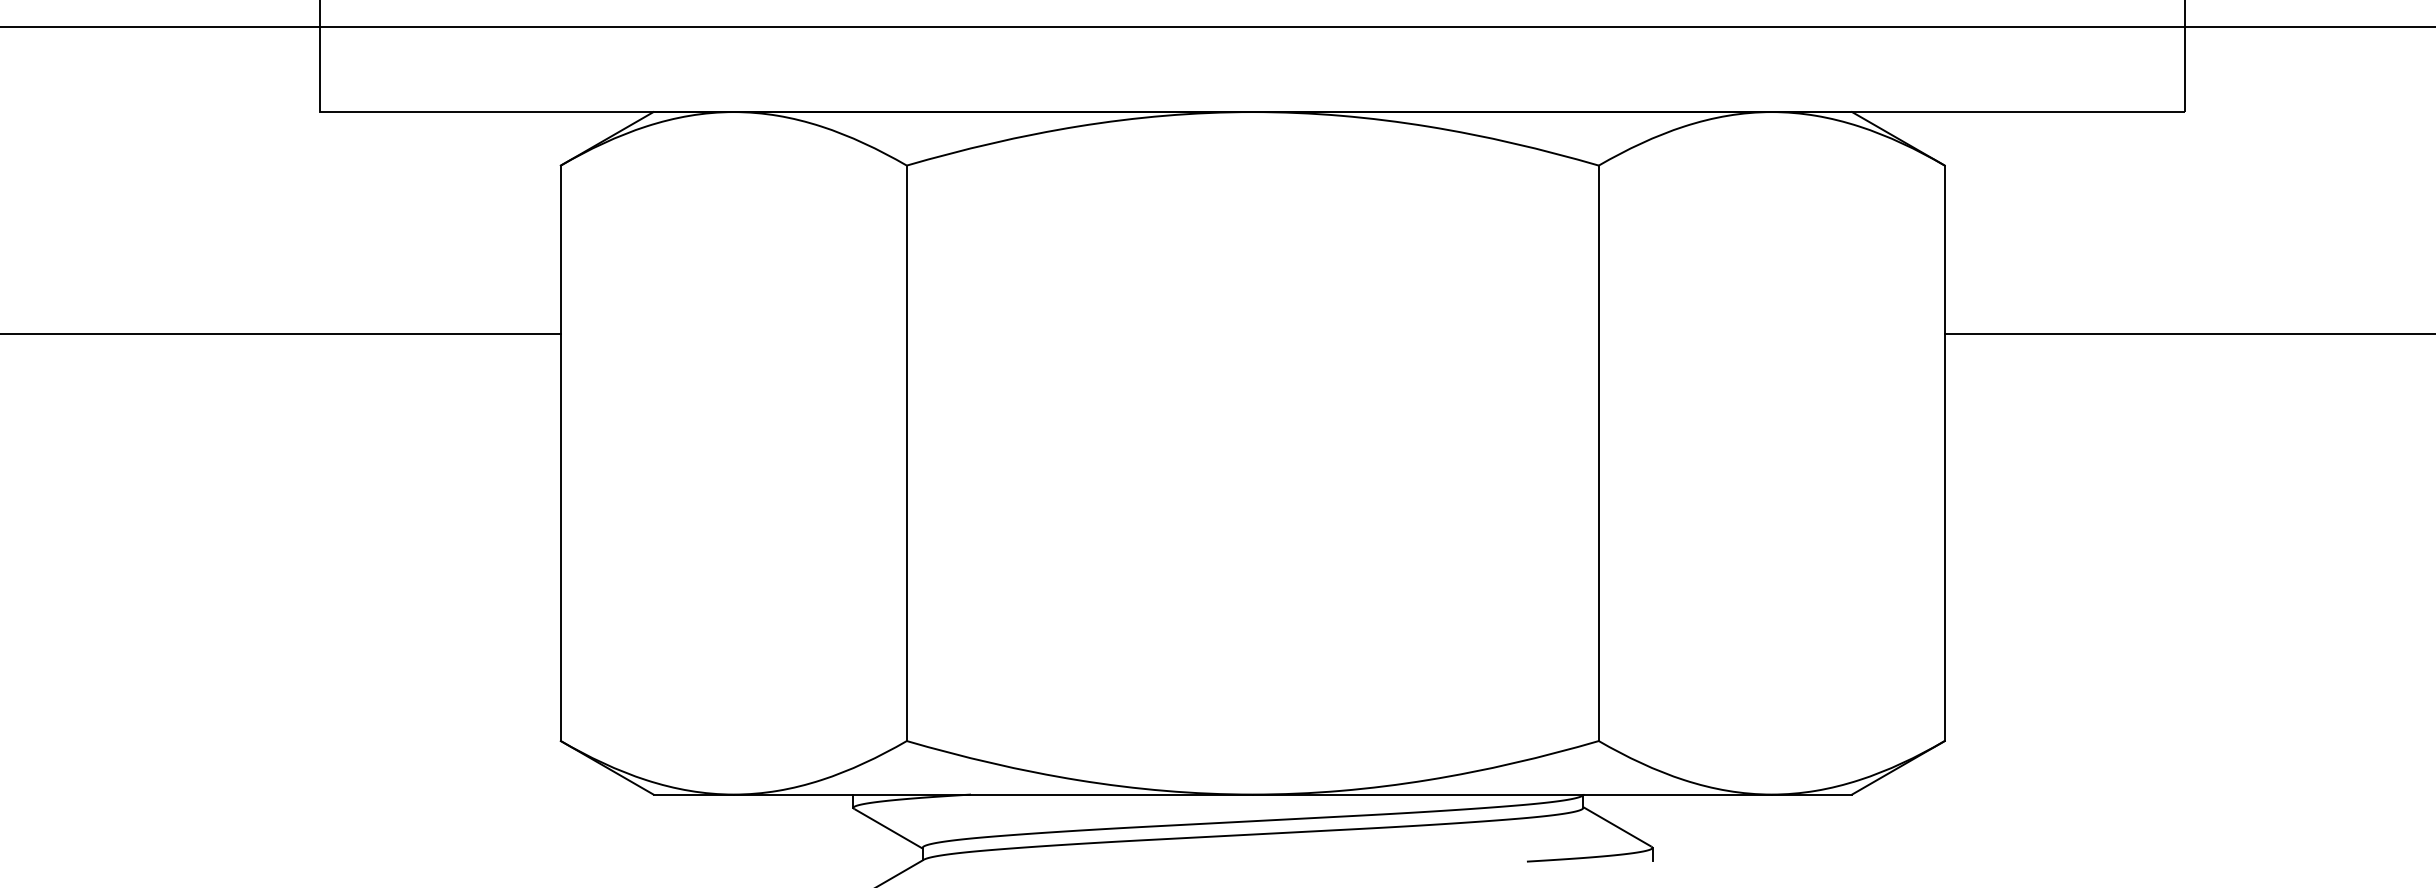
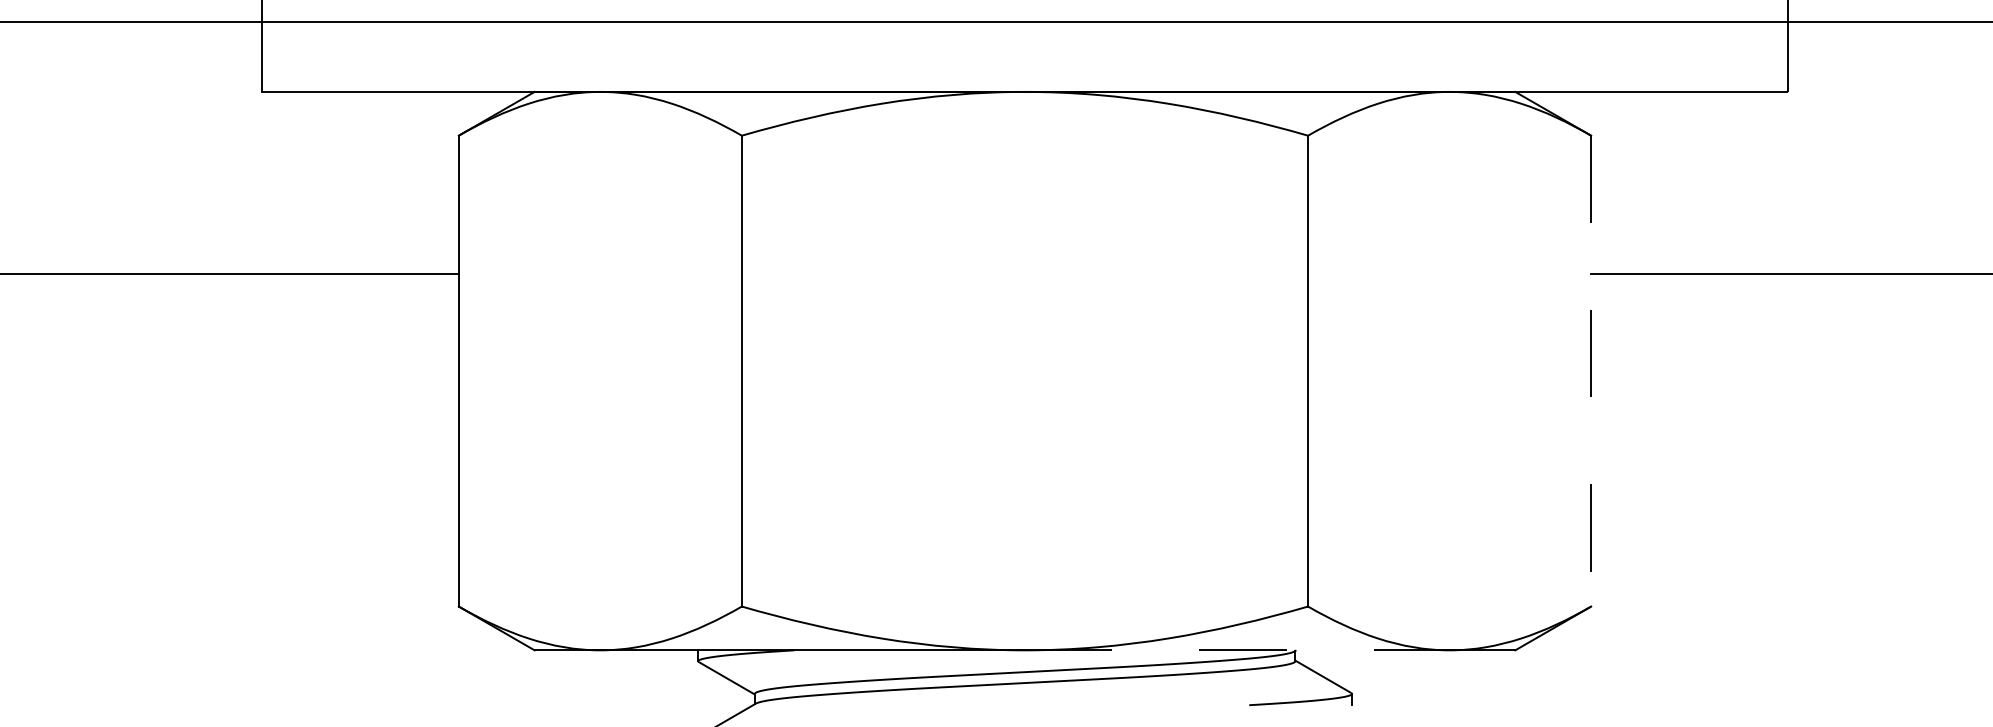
line: (1944, 453) -> (1590, 371), solid -> dashed
line: (1512, 794) -> (1237, 650), solid -> dashed

